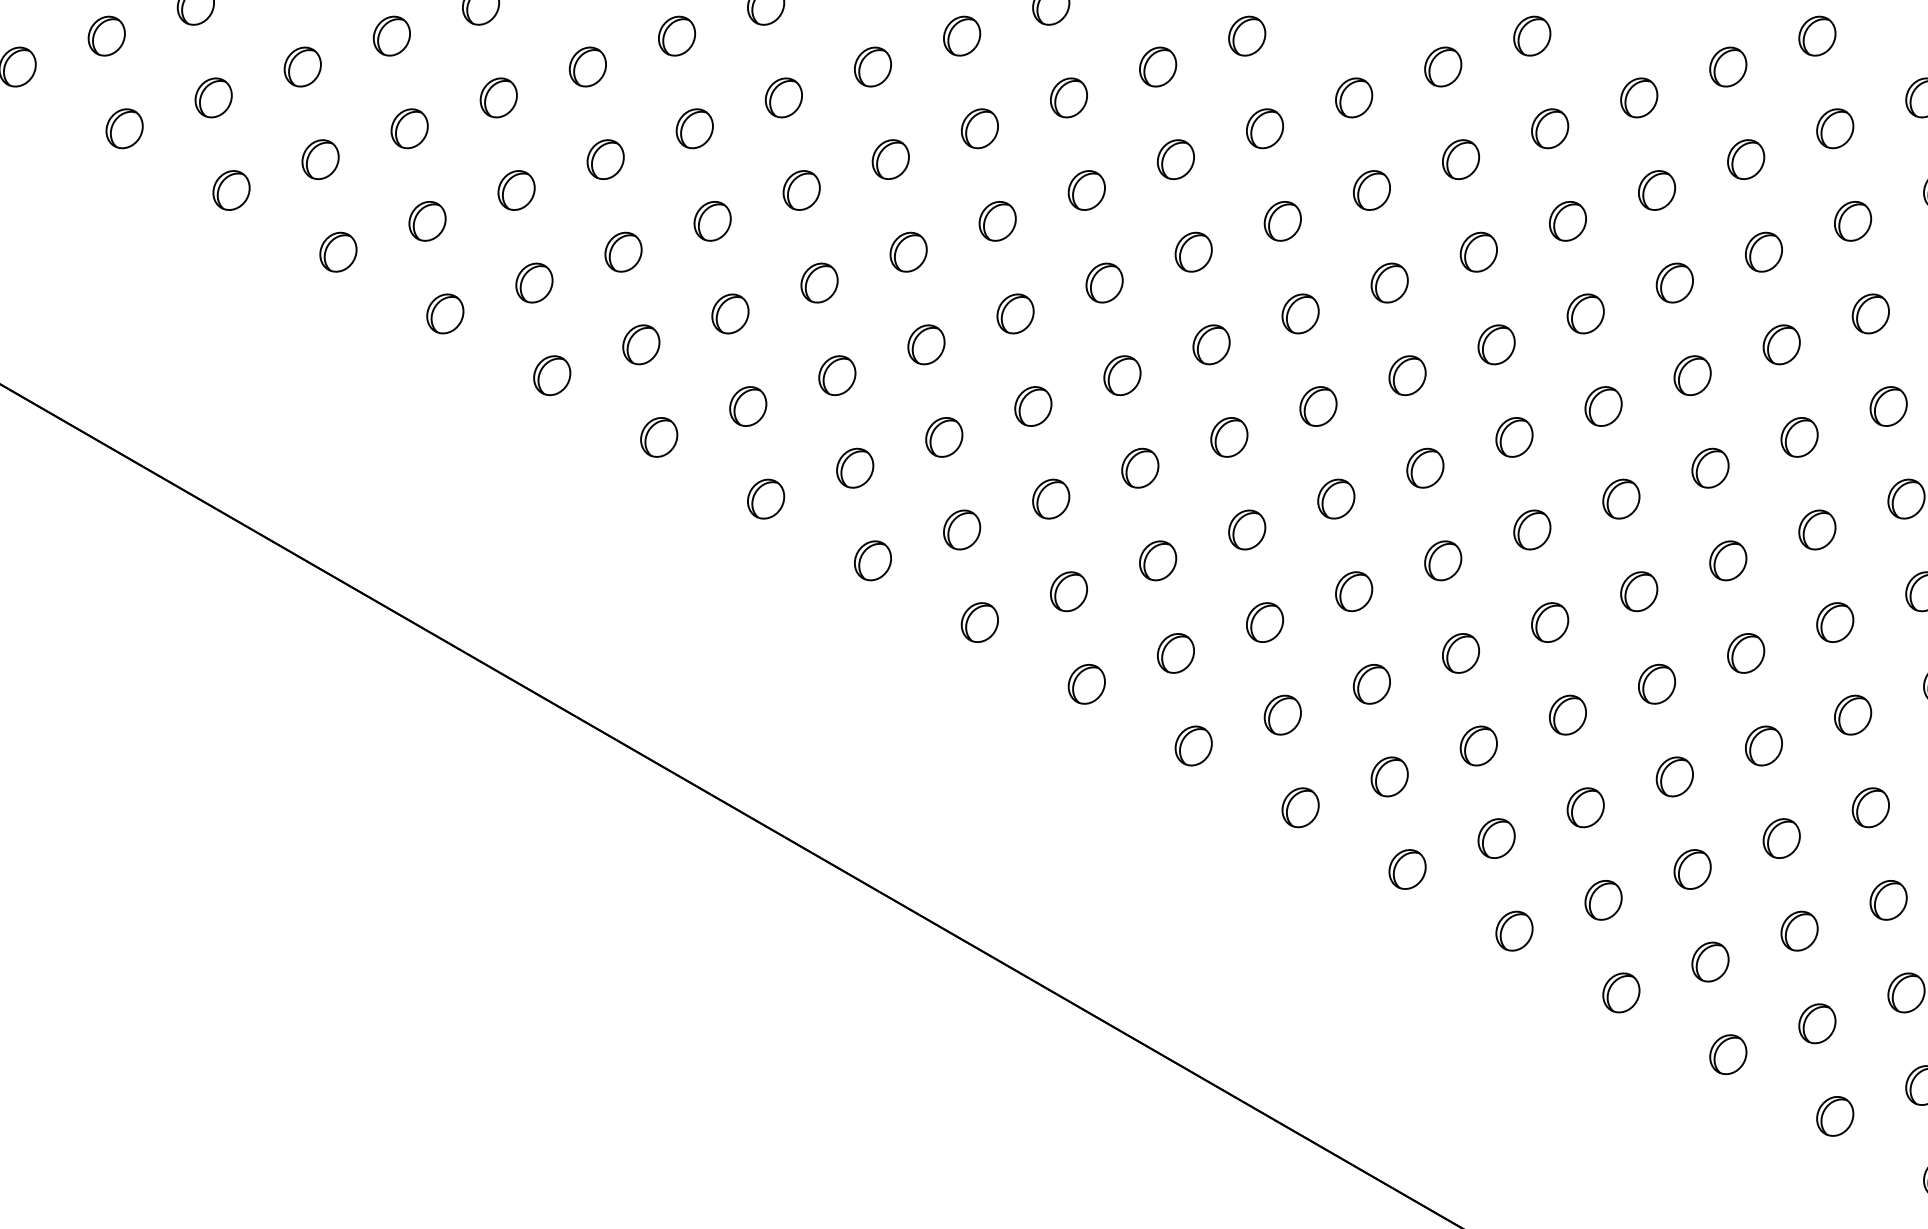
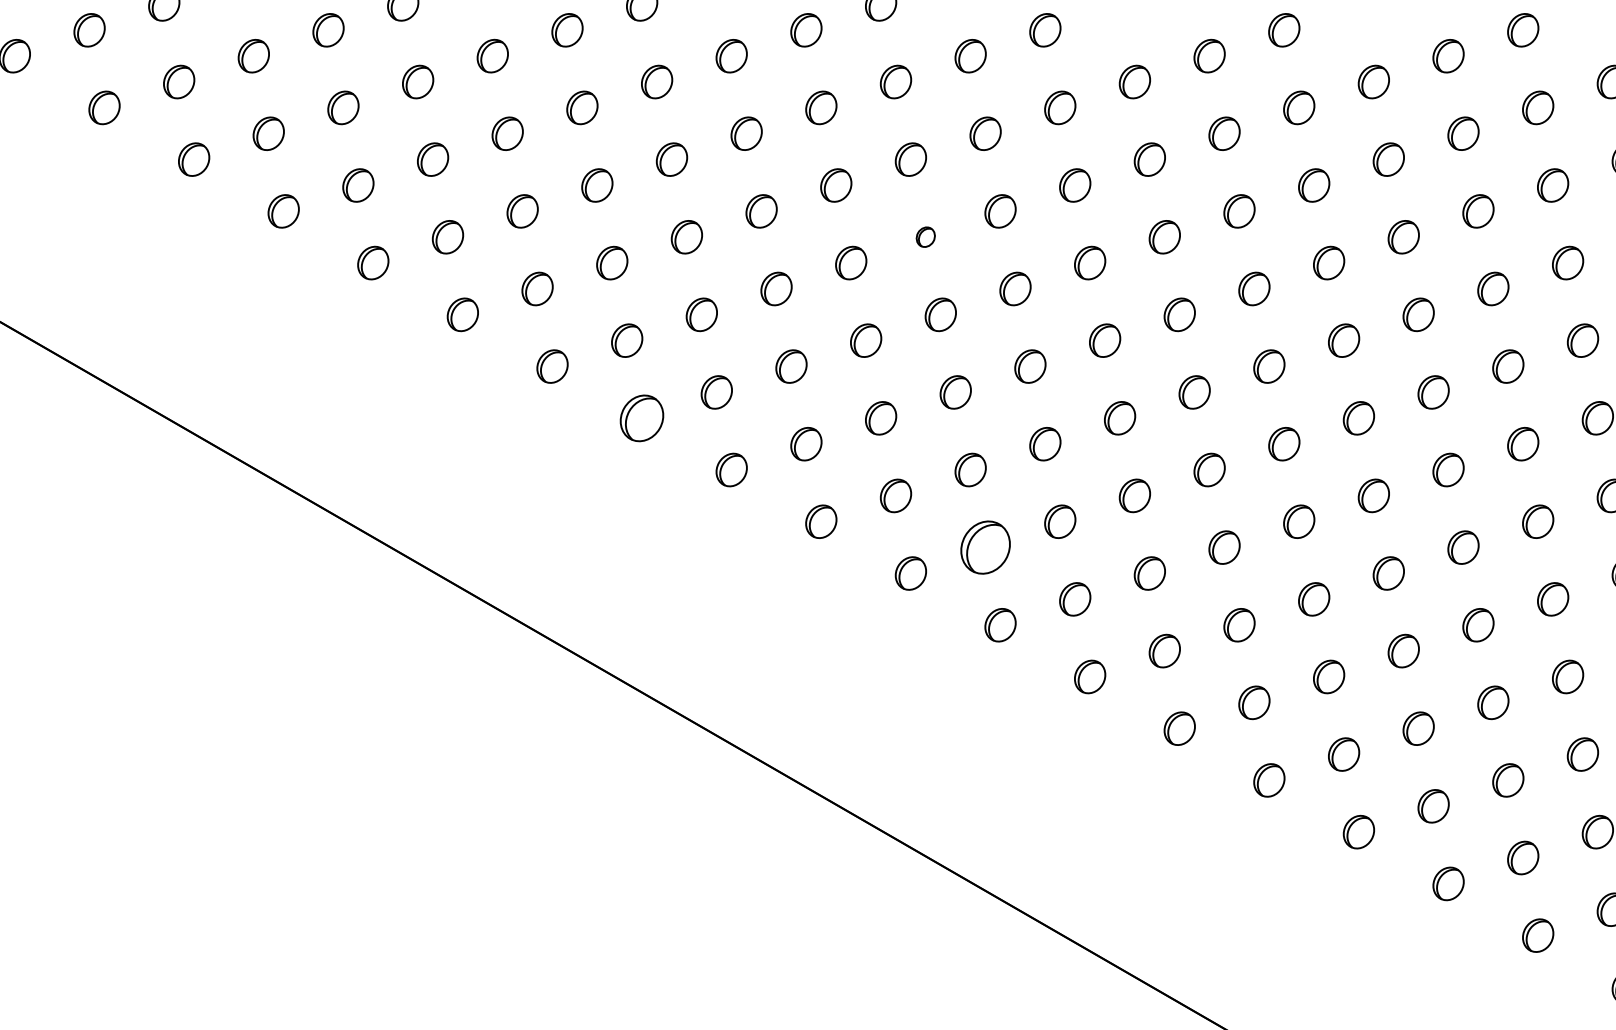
part: (1104, 282) -> (925, 236), size x0.6
part: (766, 498) -> (642, 417), size x1.4
part: (1175, 653) -> (985, 547), size x1.6

